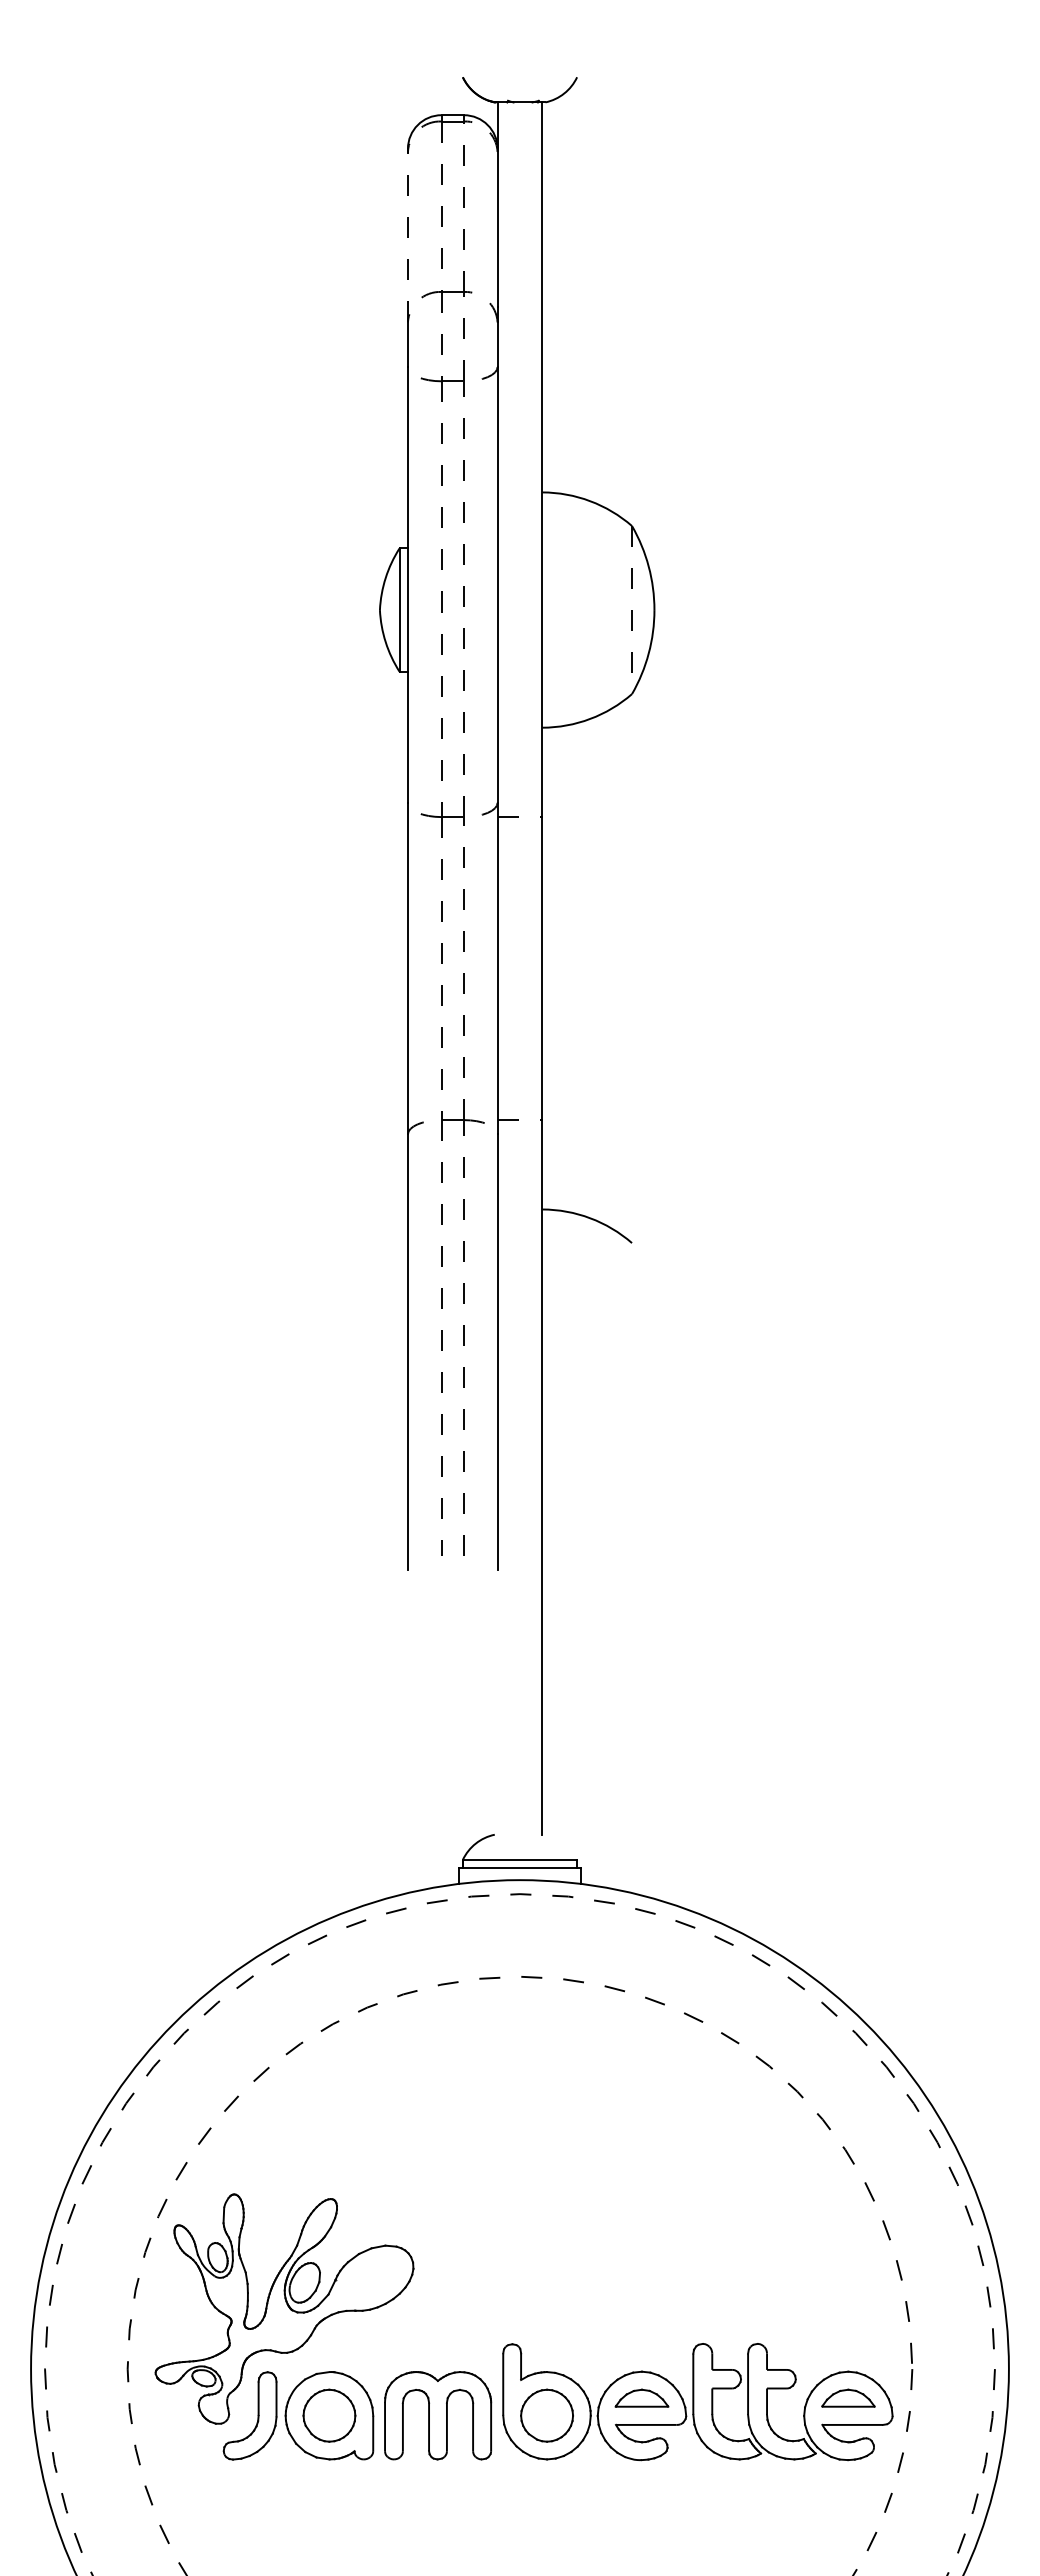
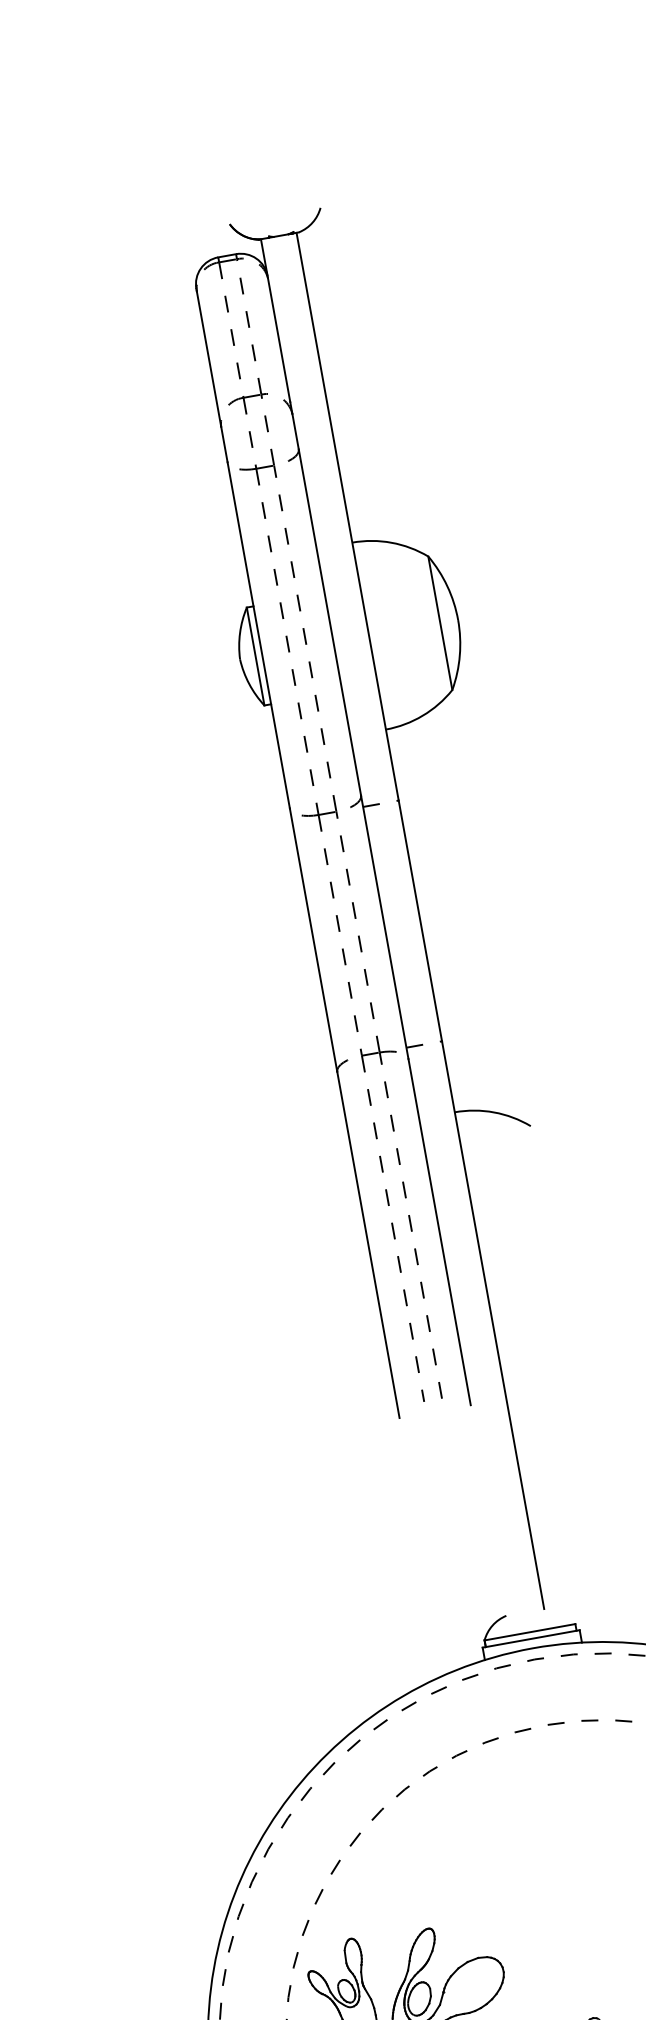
line: (407, 236) -> (208, 358), dashed -> solid
line: (632, 610) -> (440, 623), dashed -> solid

